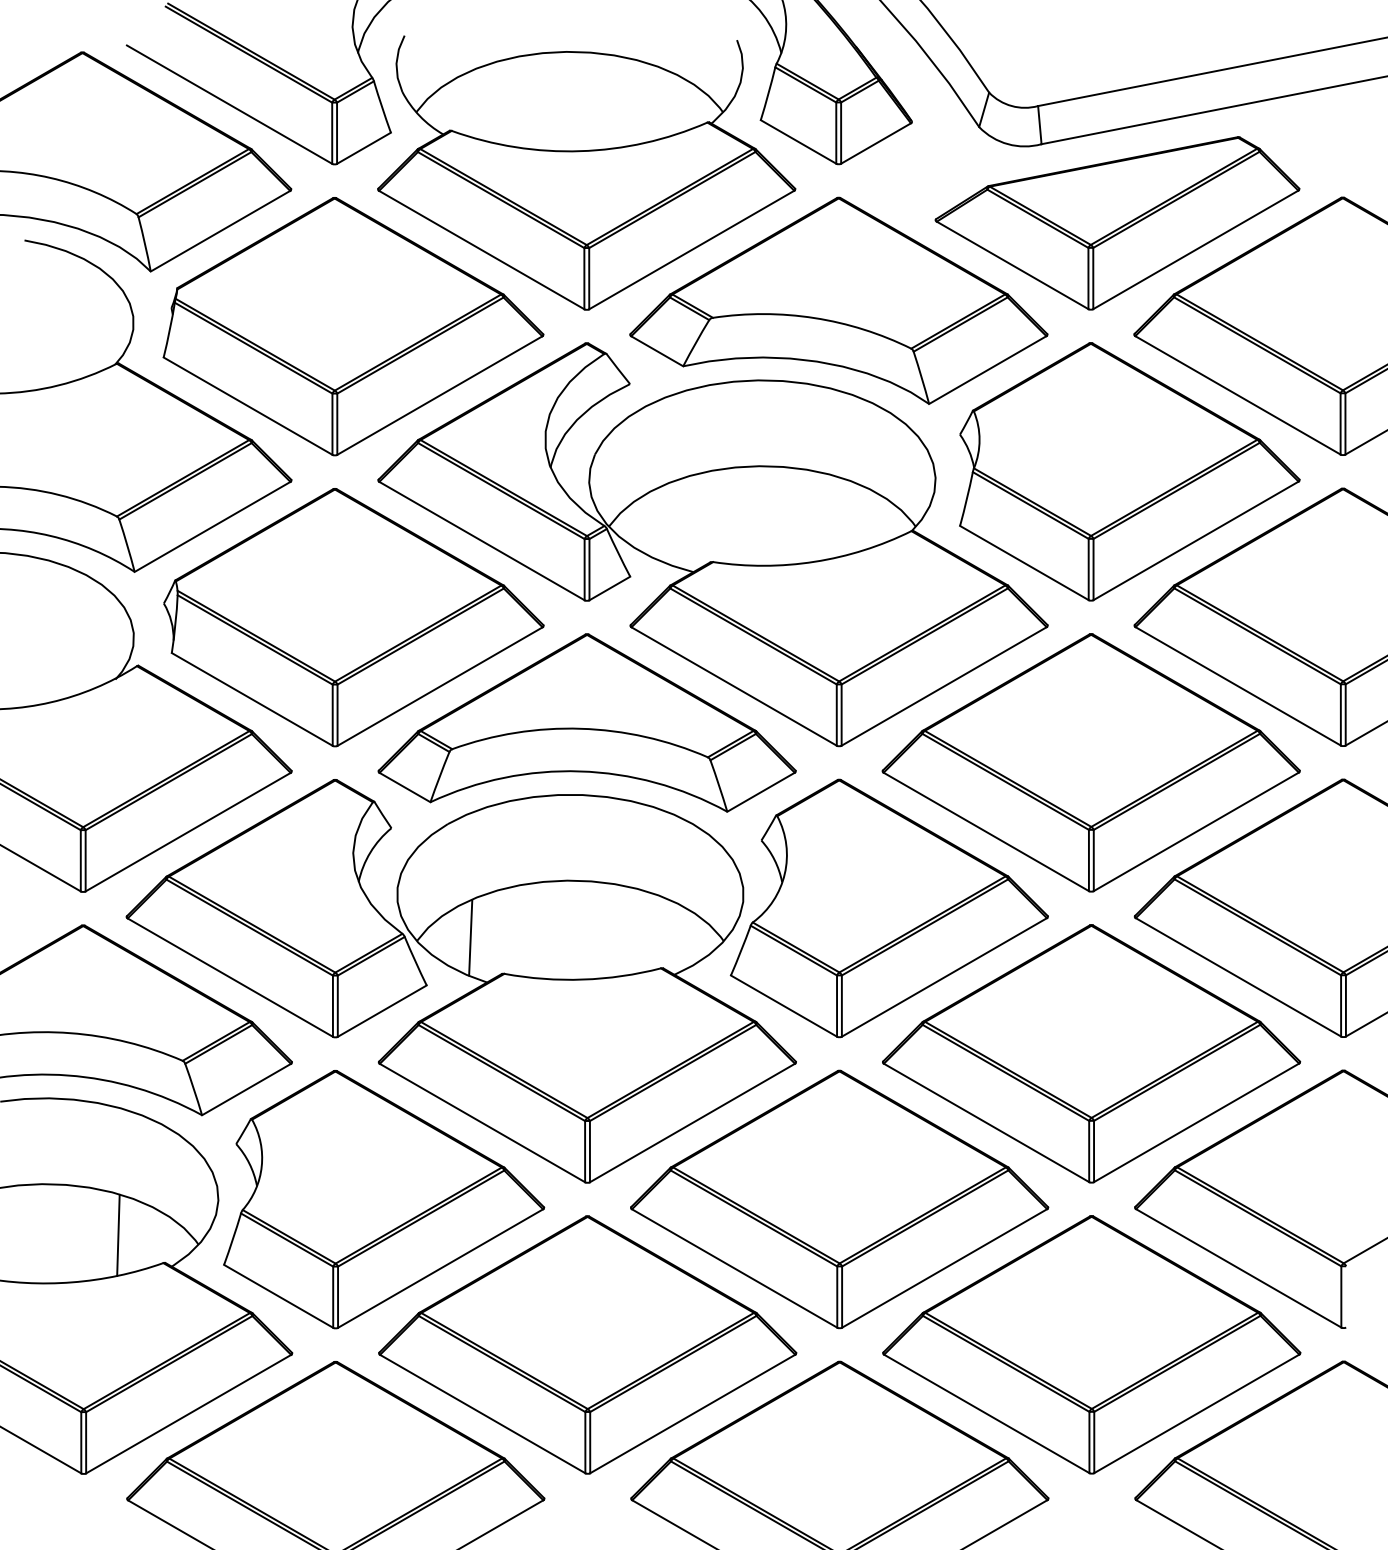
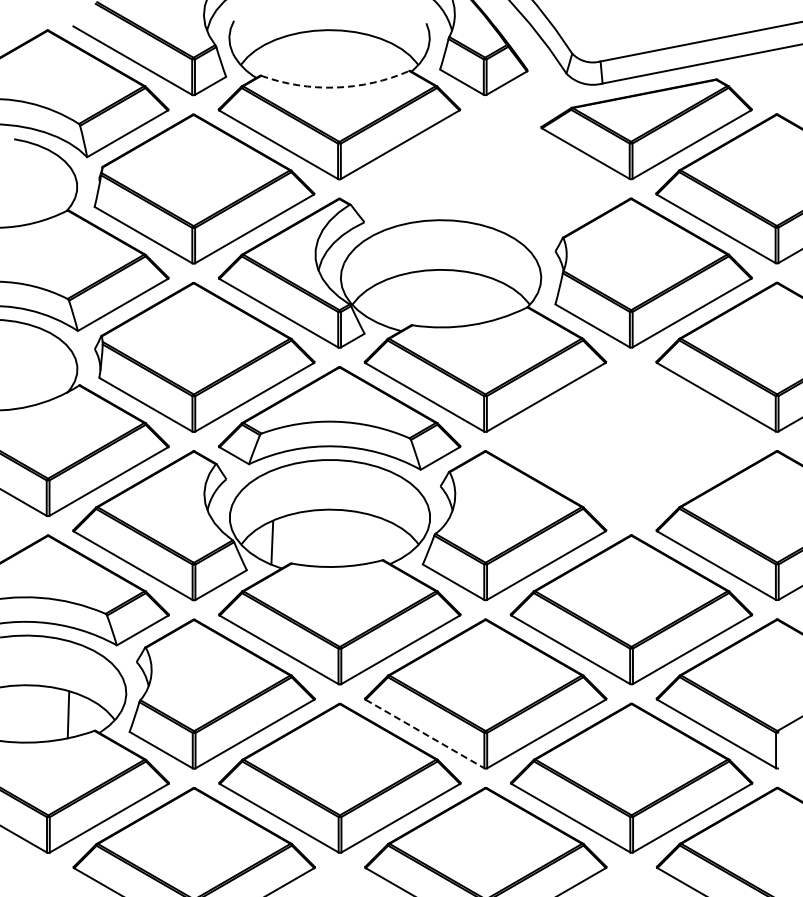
arc: (579, 151) -> (335, 87), solid -> dashed
part: (837, 299) -> (484, 173), removed
part: (1089, 762) -> (630, 441), removed
line: (735, 1269) -> (425, 734), solid -> dashed

